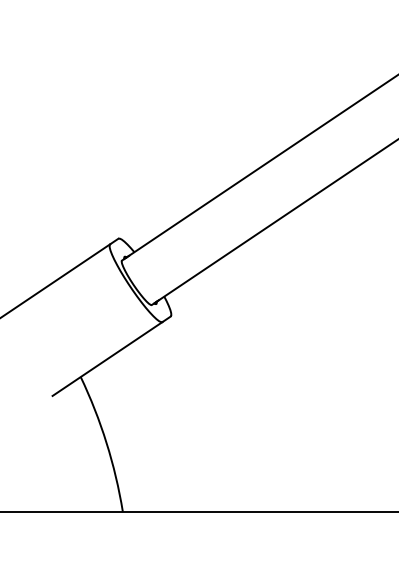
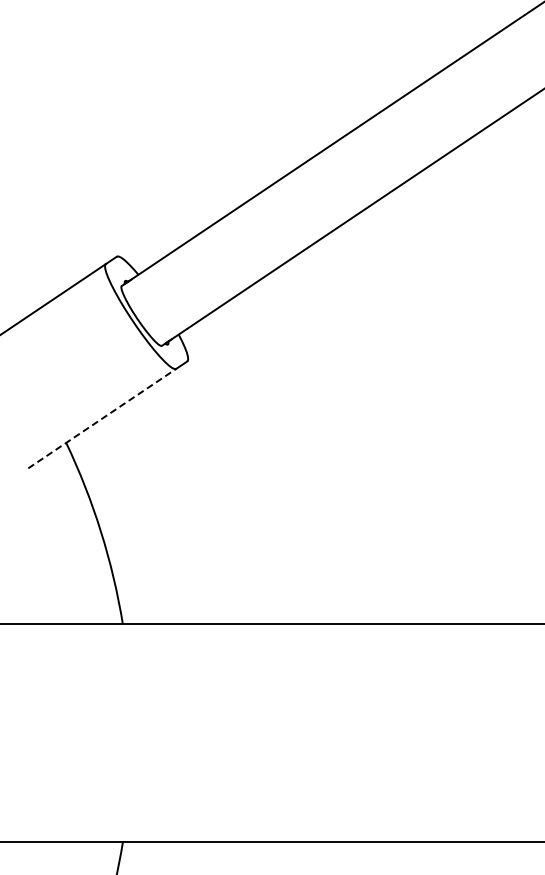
line: (107, 358) -> (102, 418), solid -> dashed

